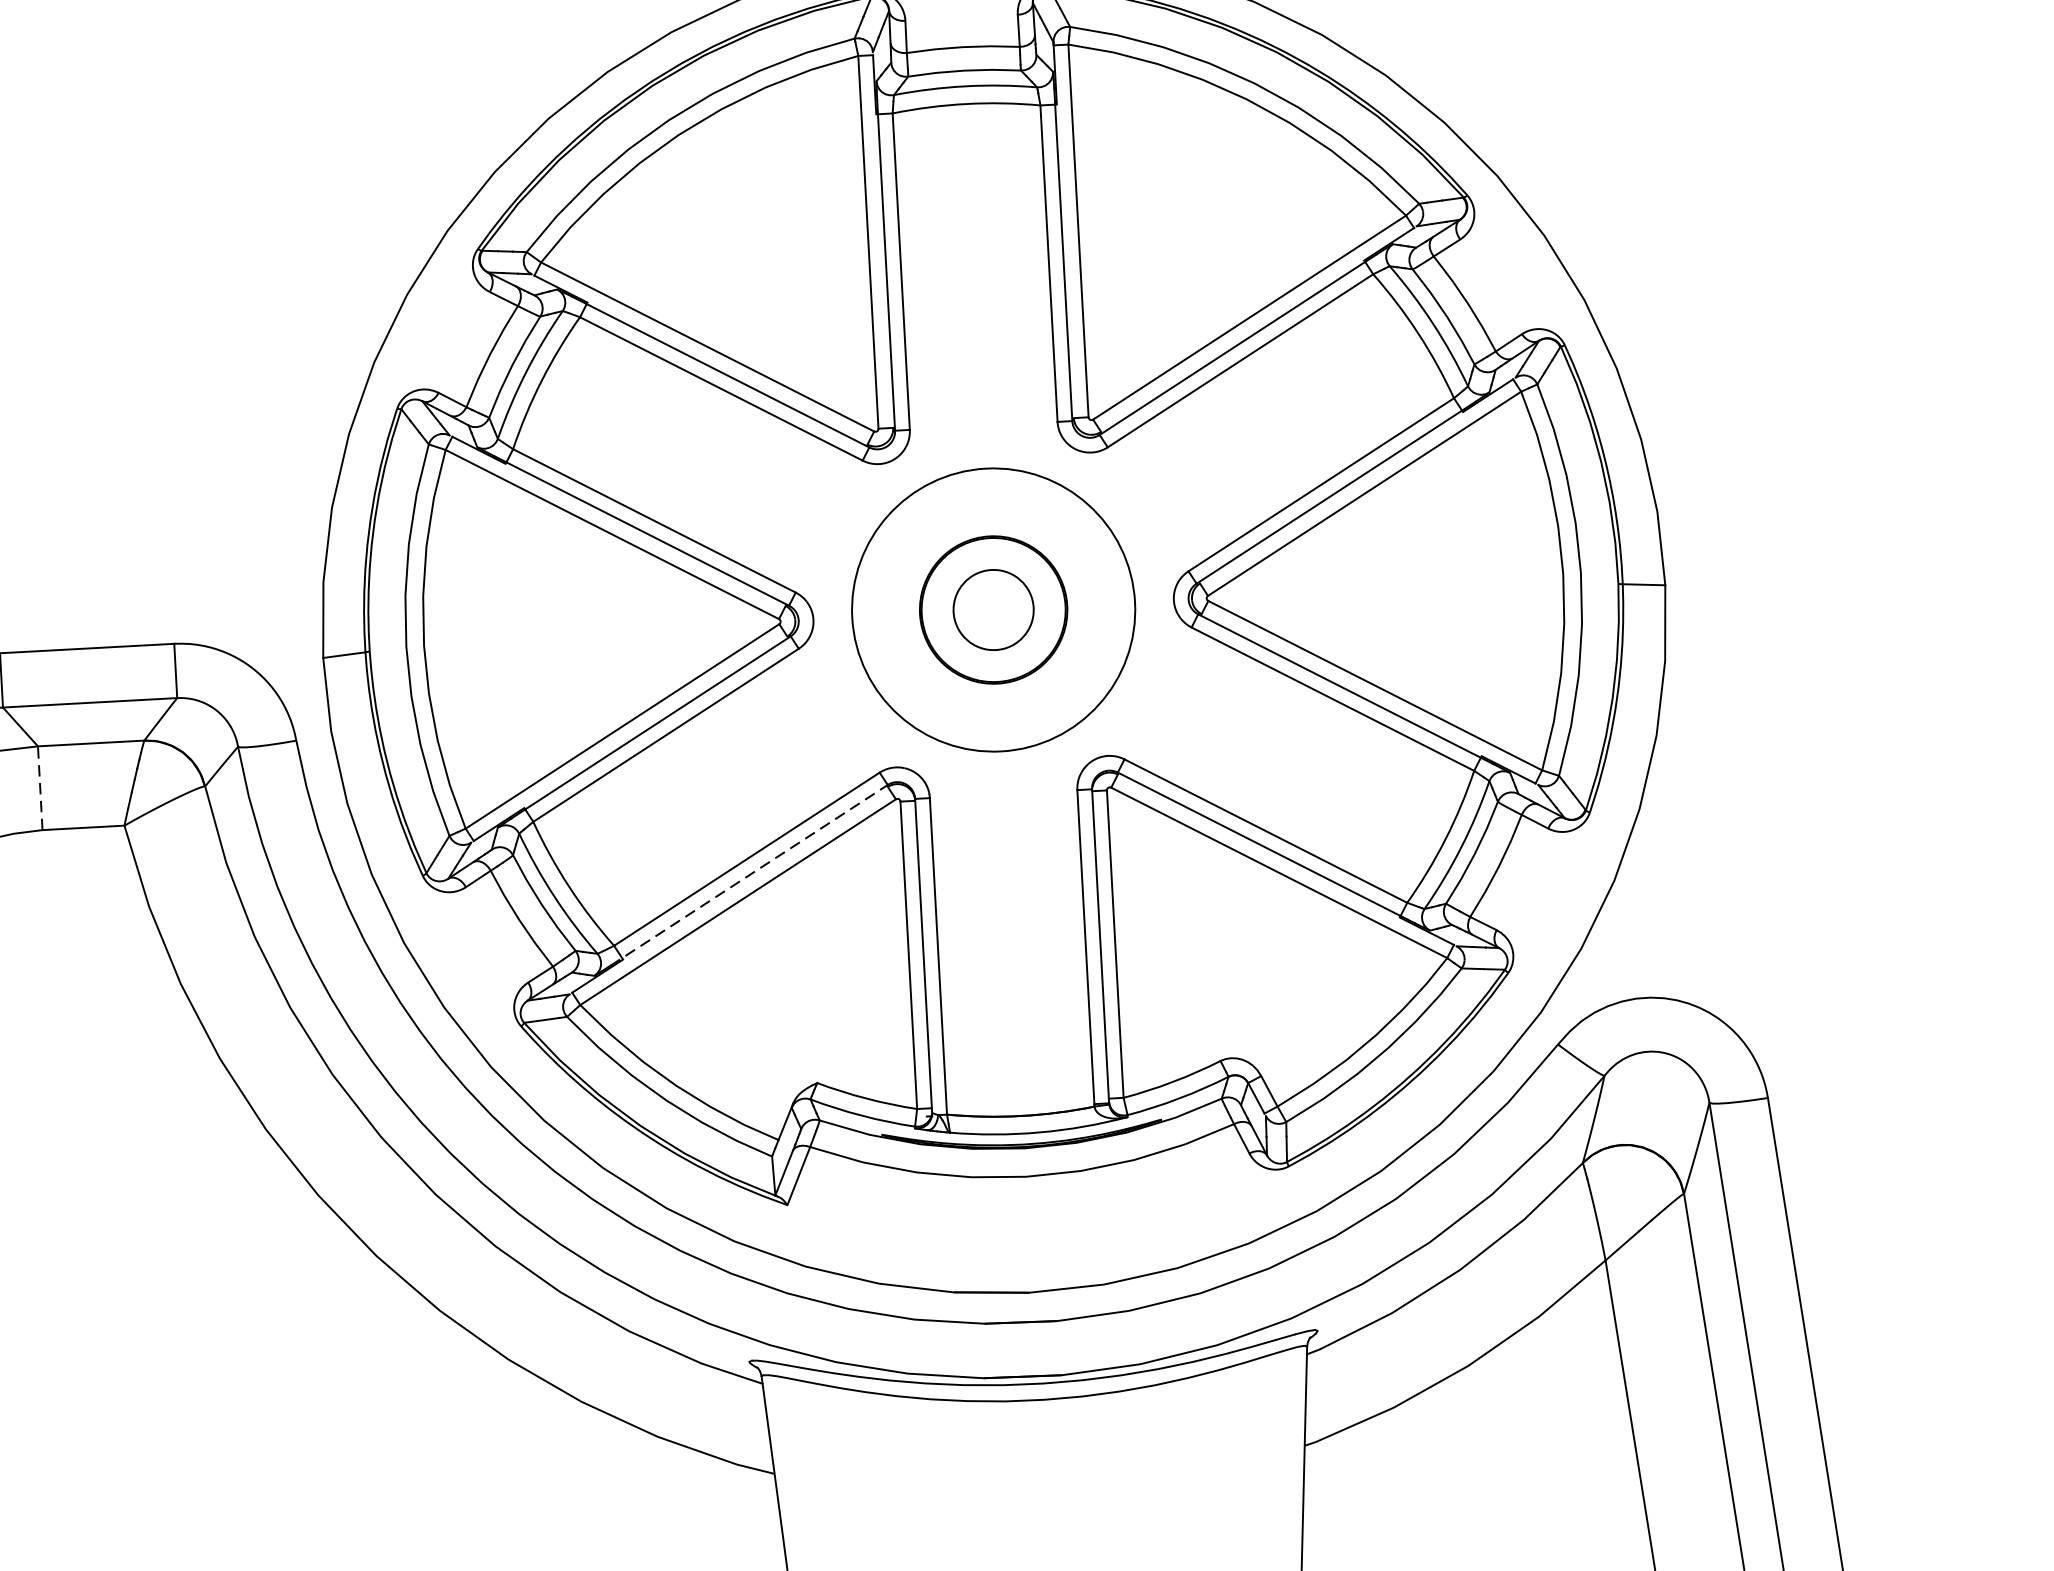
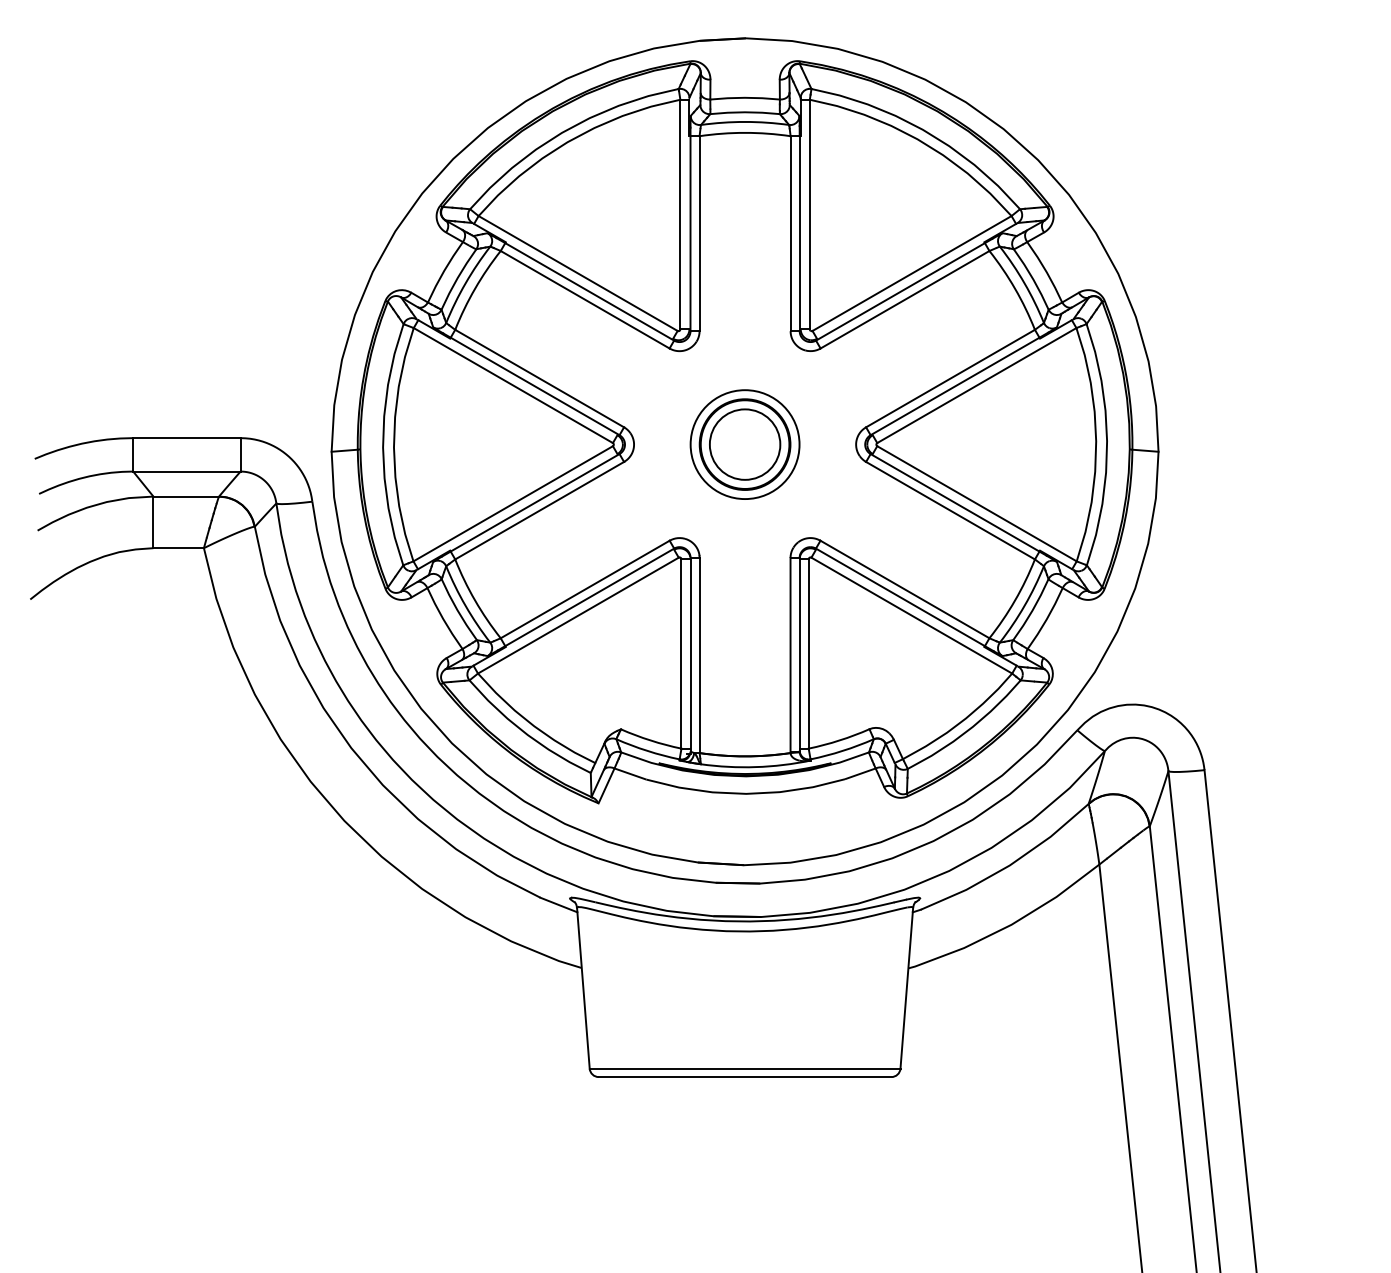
circle: (992, 609) -> (744, 444), size x0.62
circle: (992, 609) -> (744, 444), size x1.43
line: (40, 788) -> (153, 522), dashed -> solid
line: (749, 875) -> (586, 599), dashed -> solid

